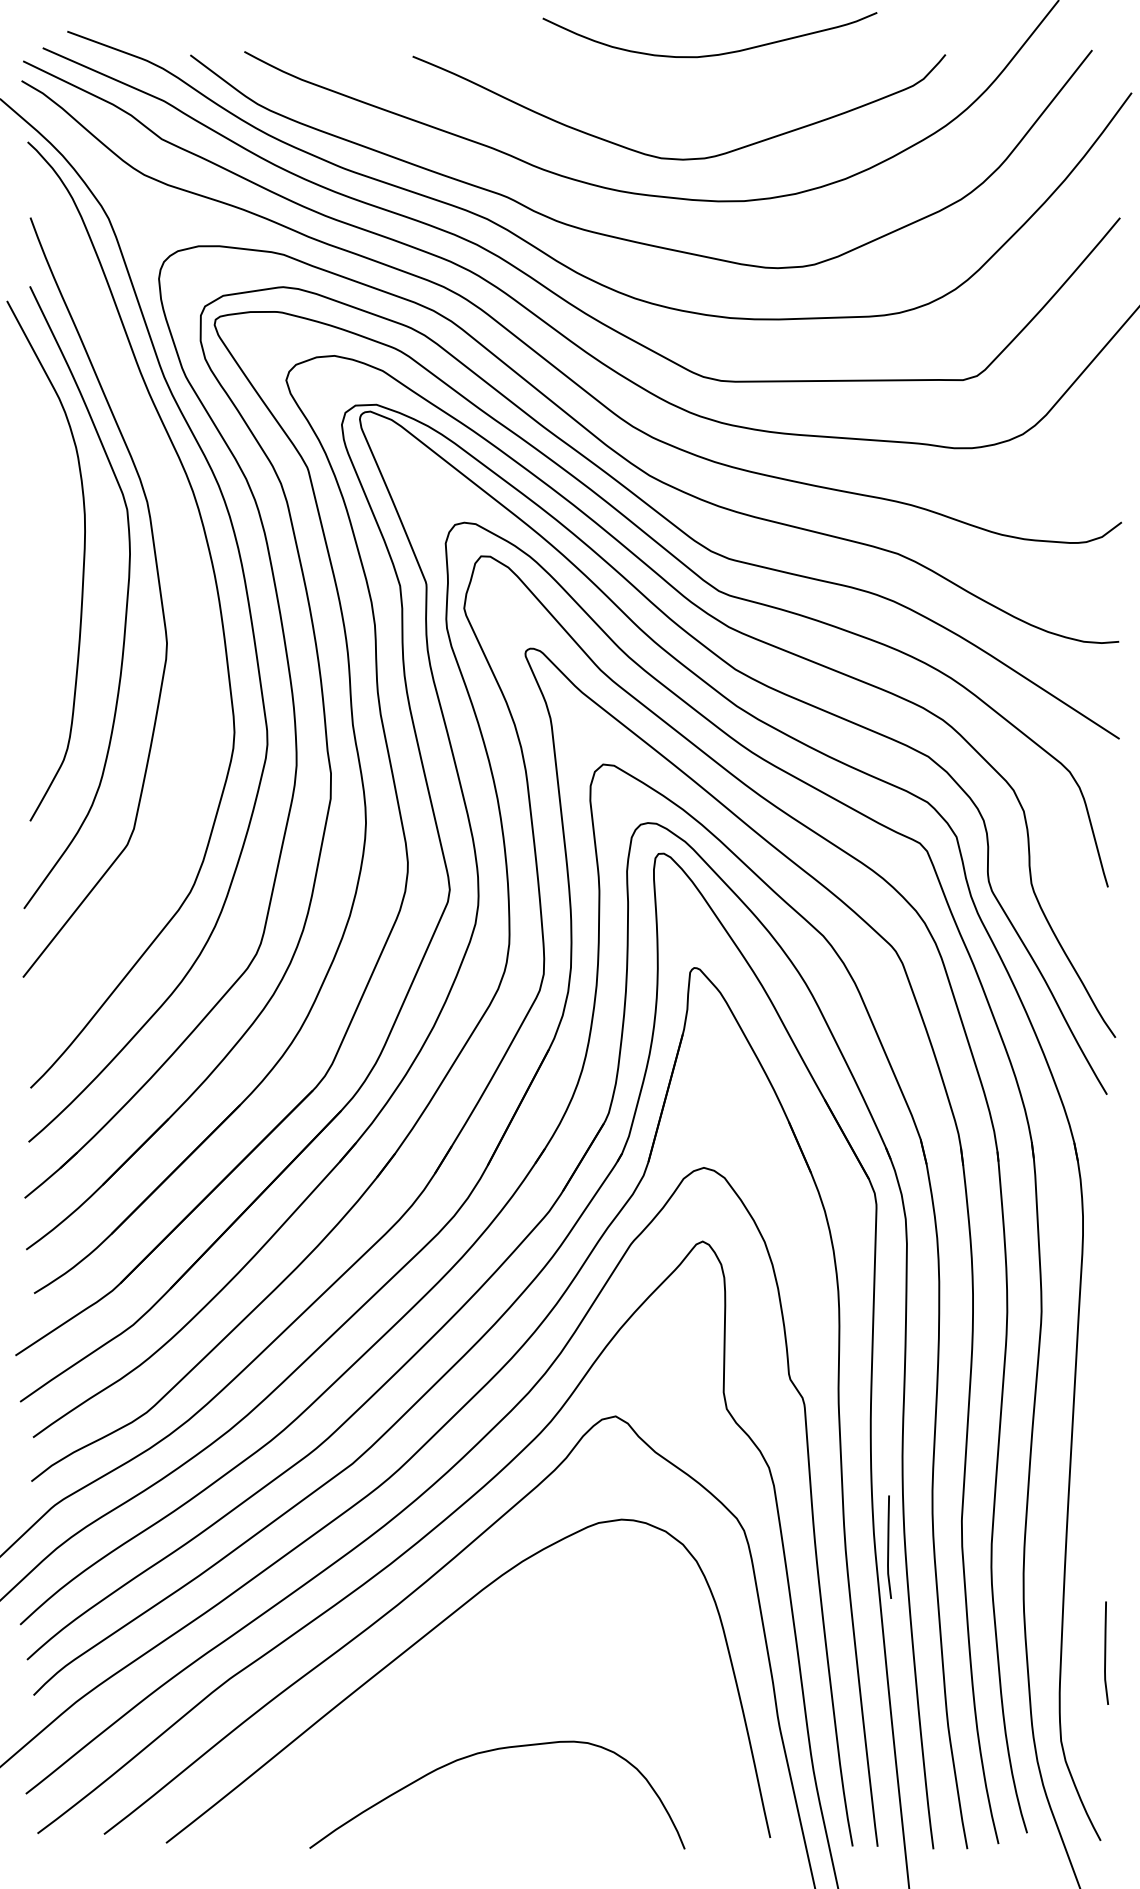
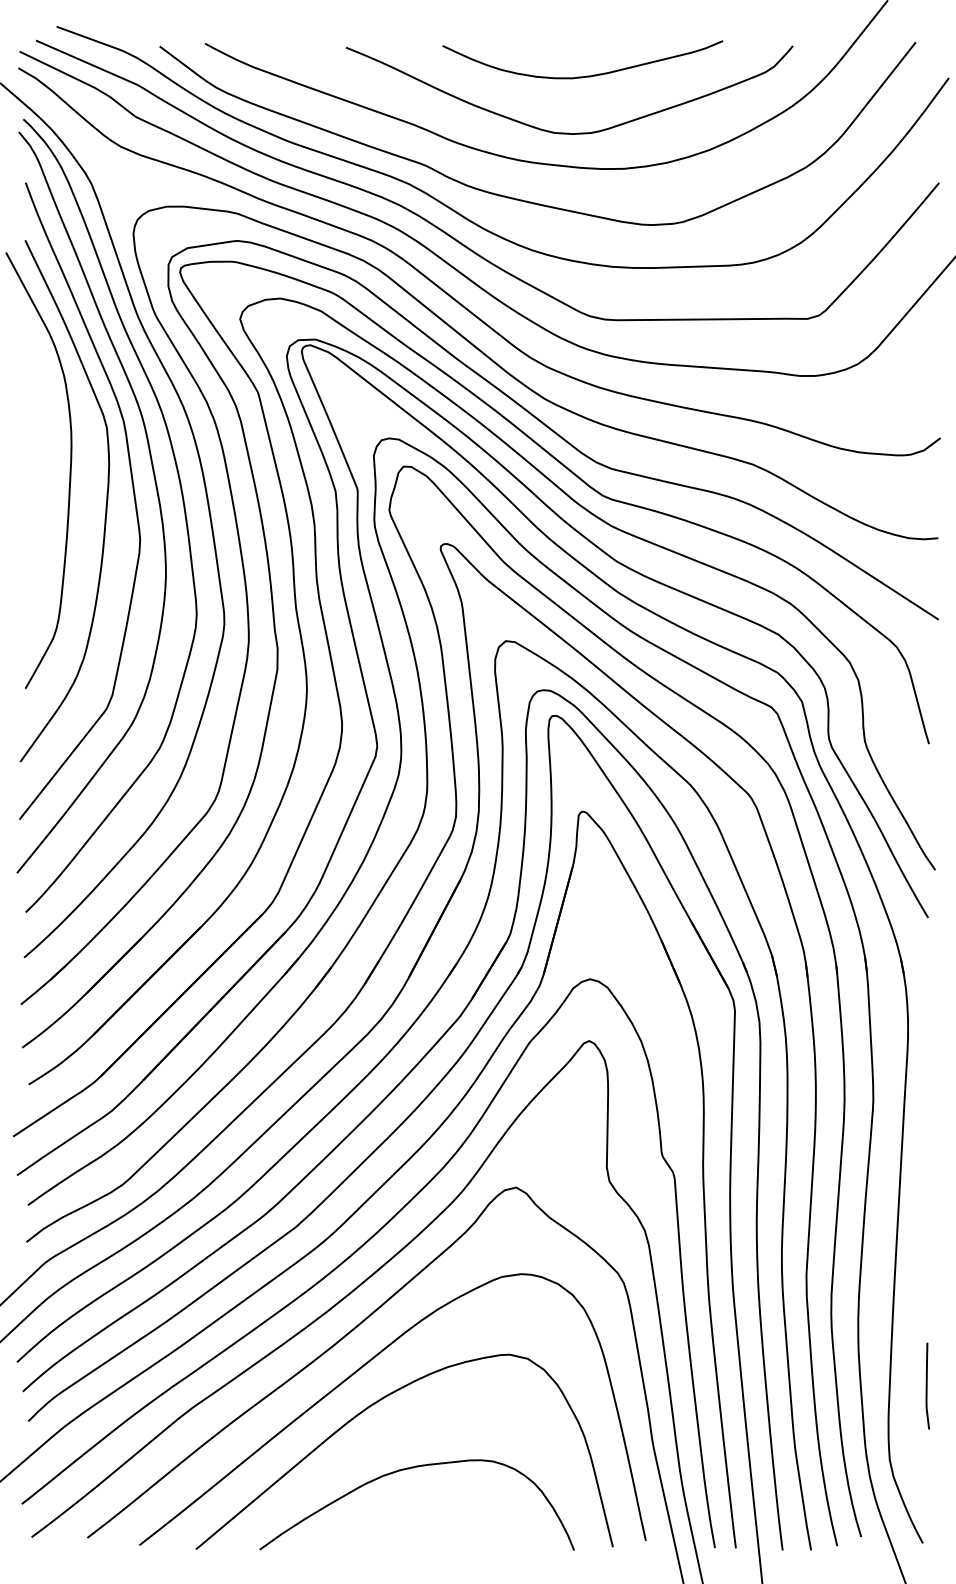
curve: (710, 54) -> (583, 76), moved
curve: (185, 581) -> (155, 487), added
line: (889, 1546) -> (745, 1296), removed
curve: (446, 1675) -> (374, 1404), added

